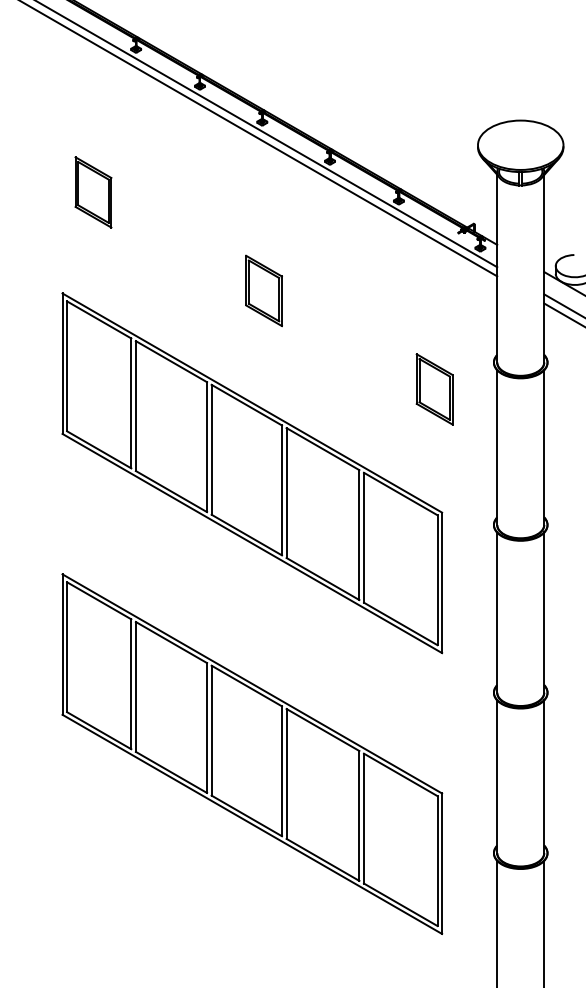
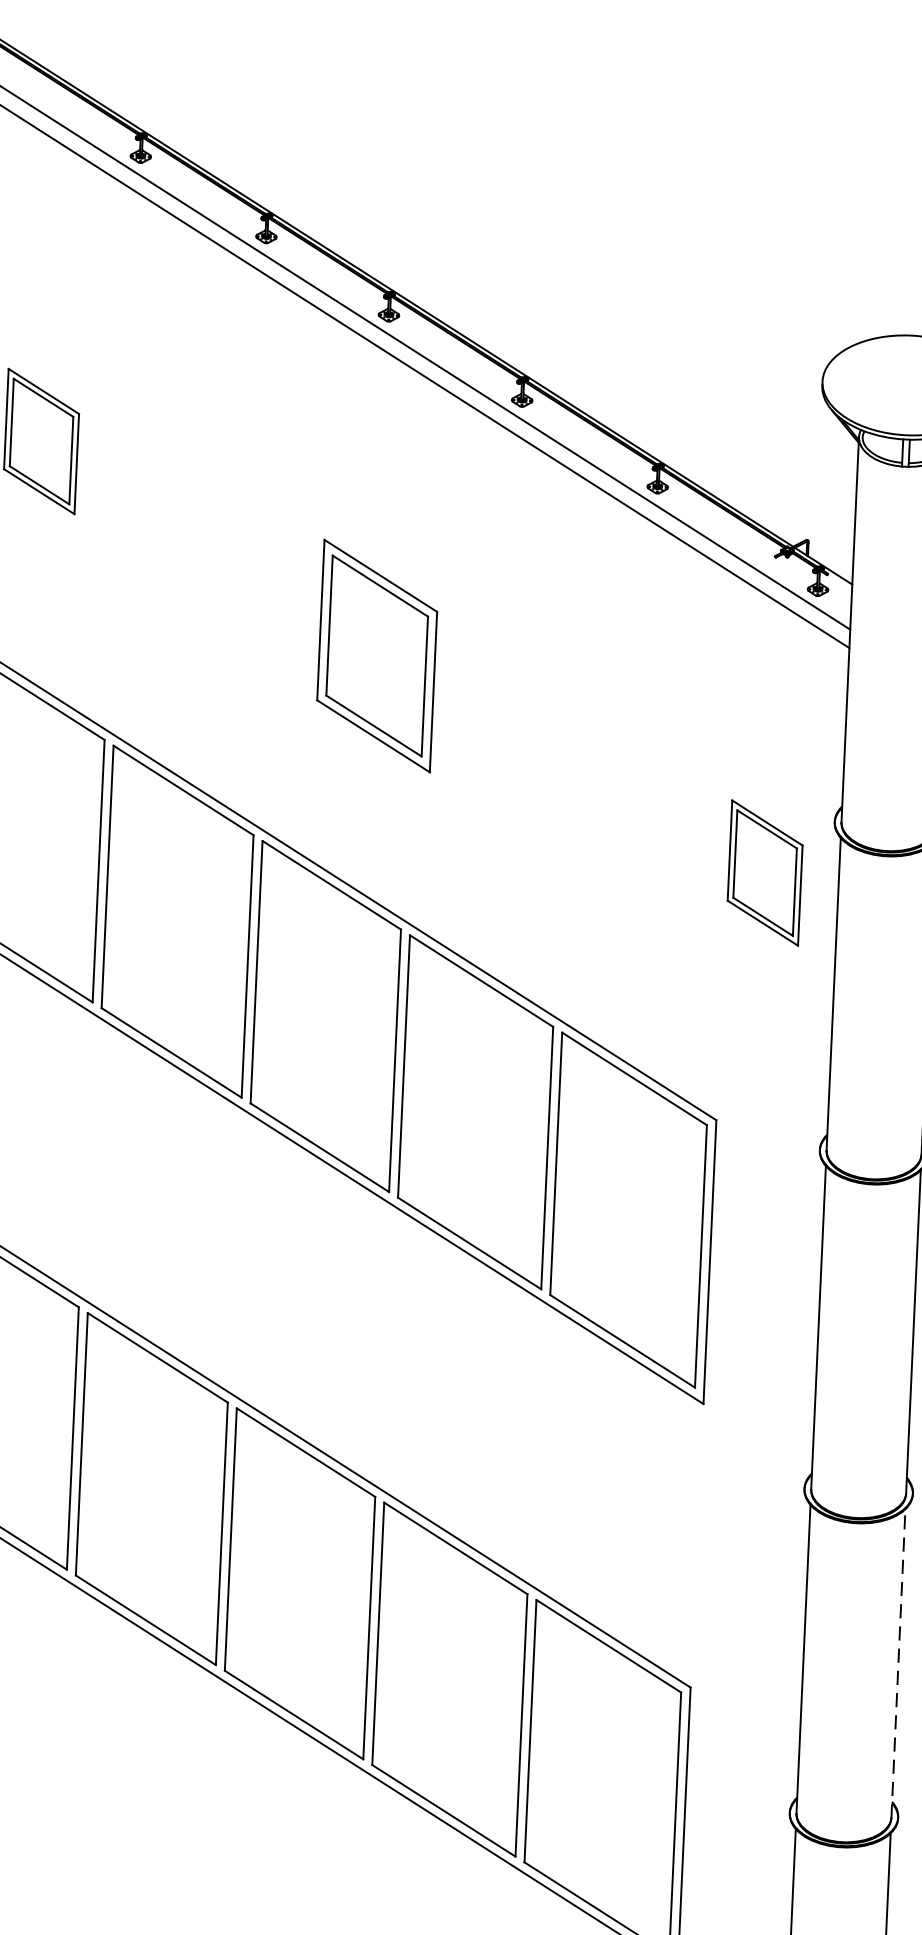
part: (263, 290) -> (375, 655), size x1.6
part: (434, 389) -> (764, 873), moved
line: (544, 776) -> (898, 1662), solid -> dashed

